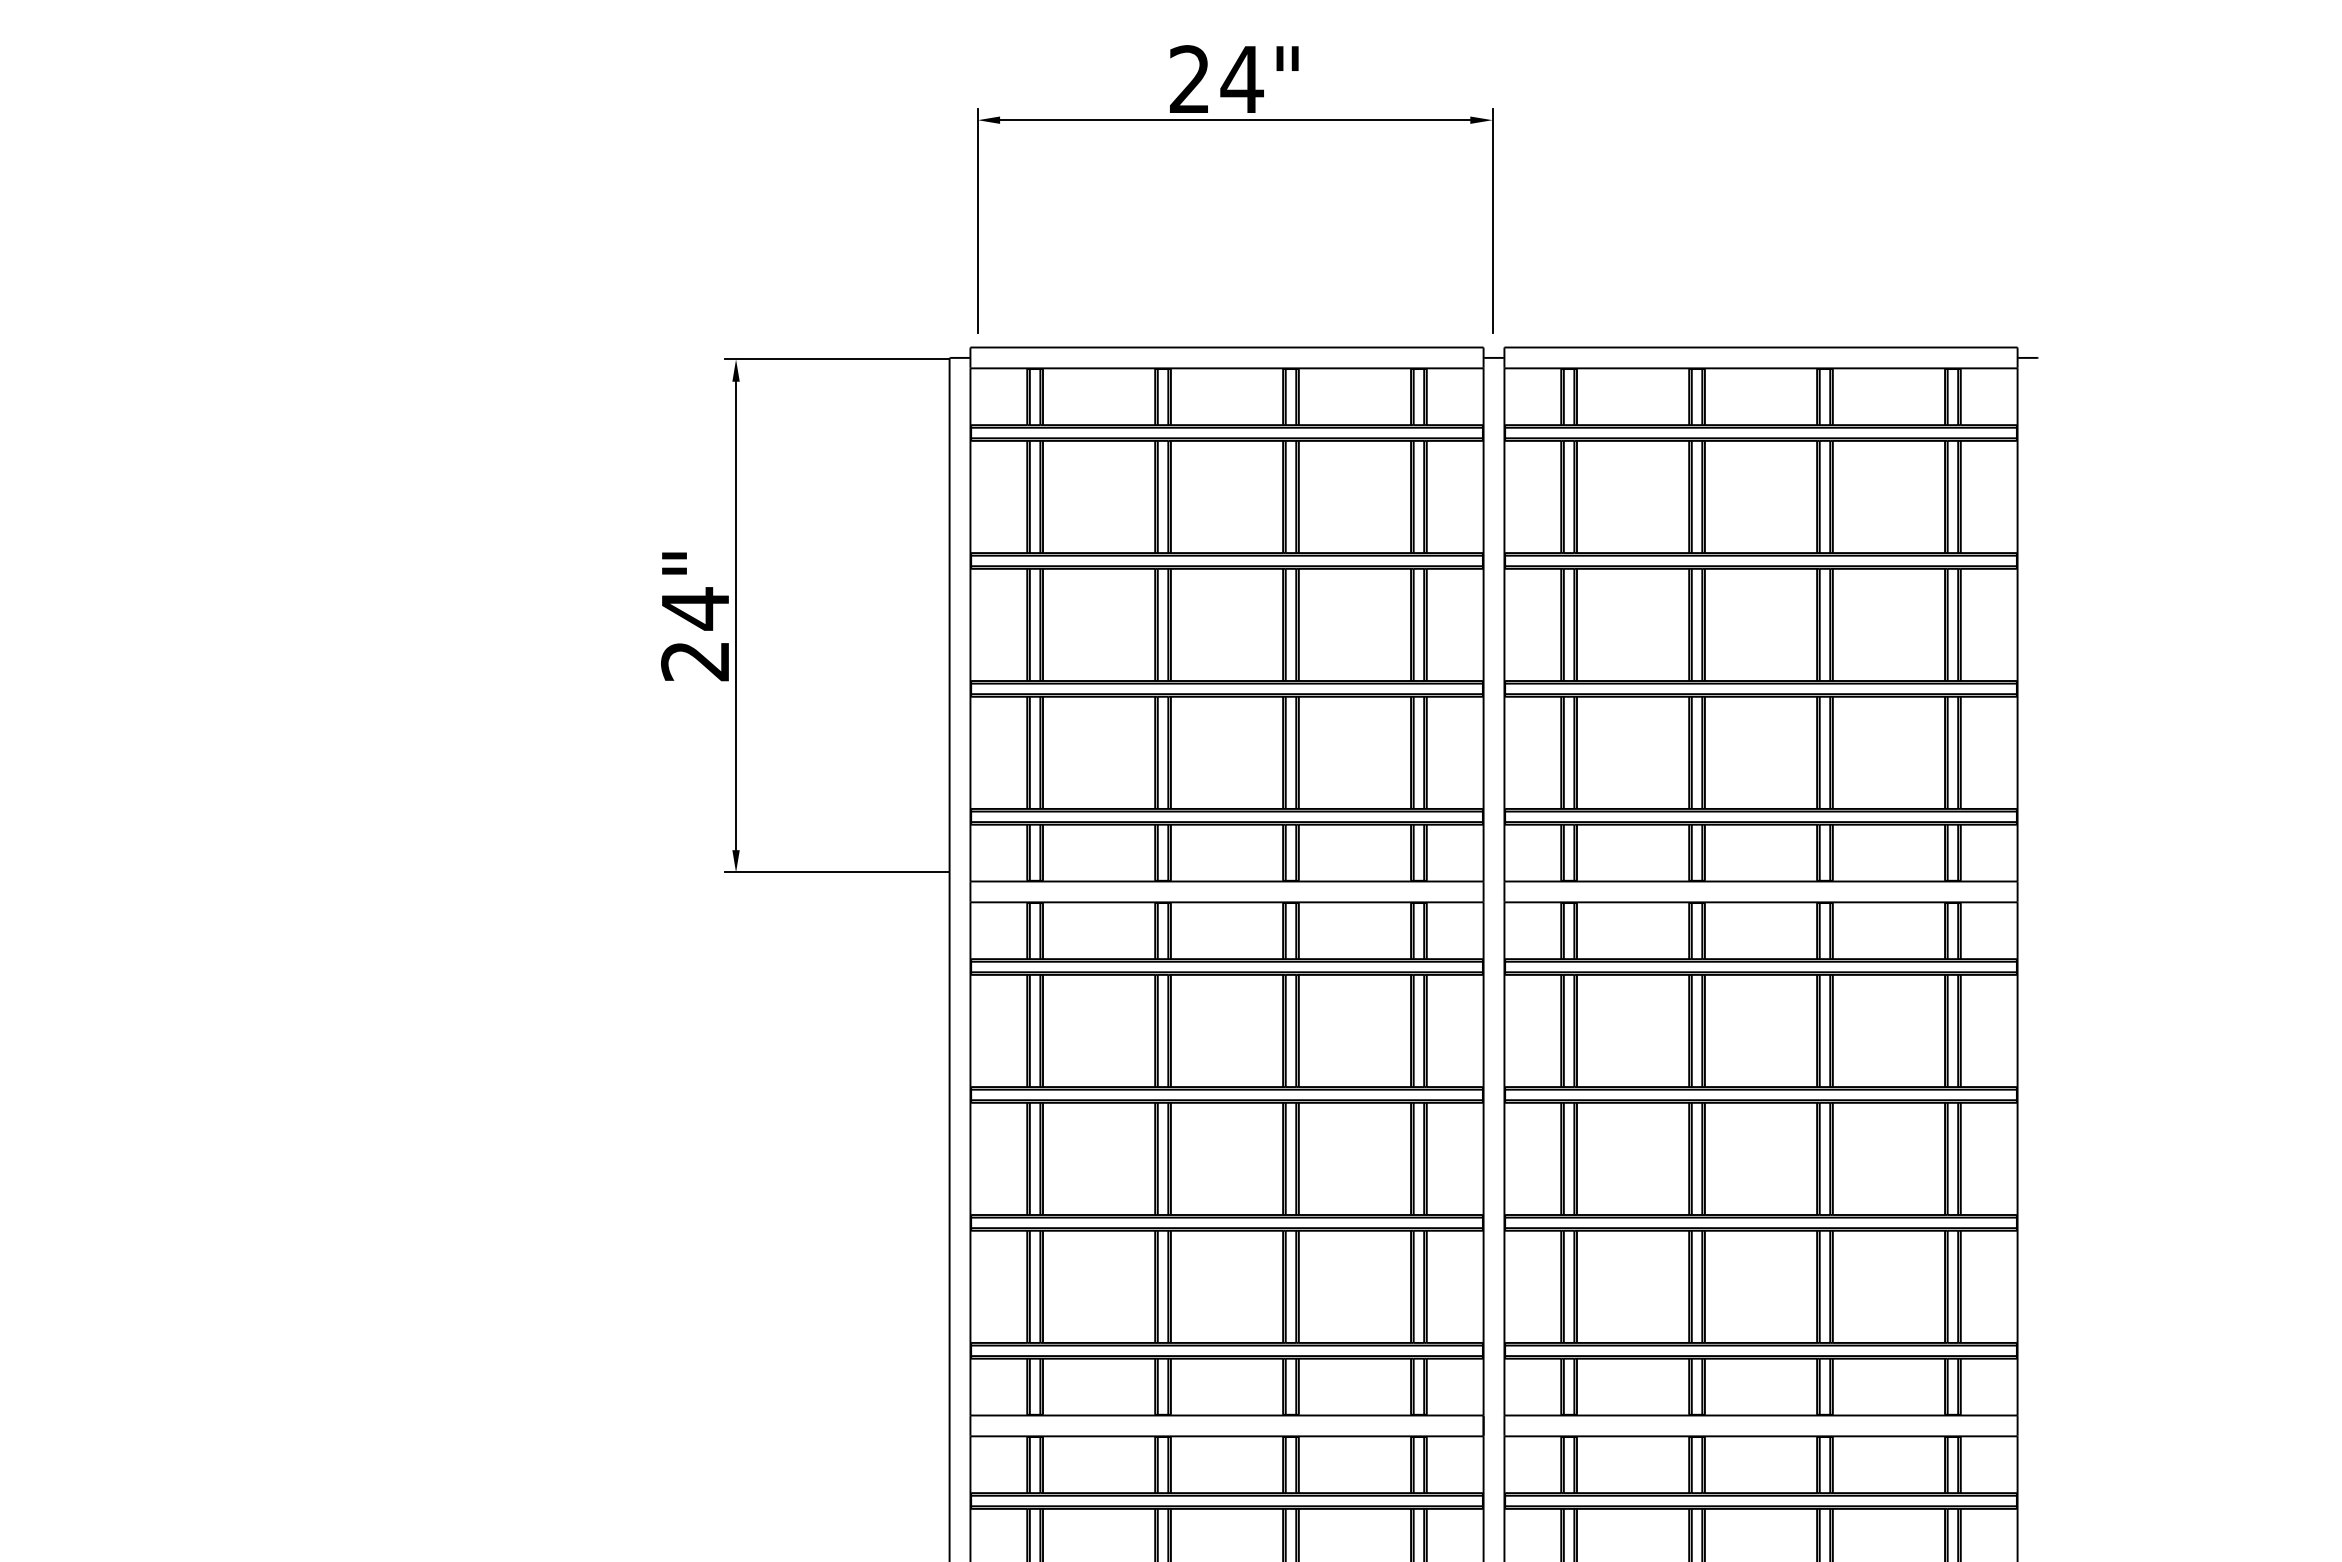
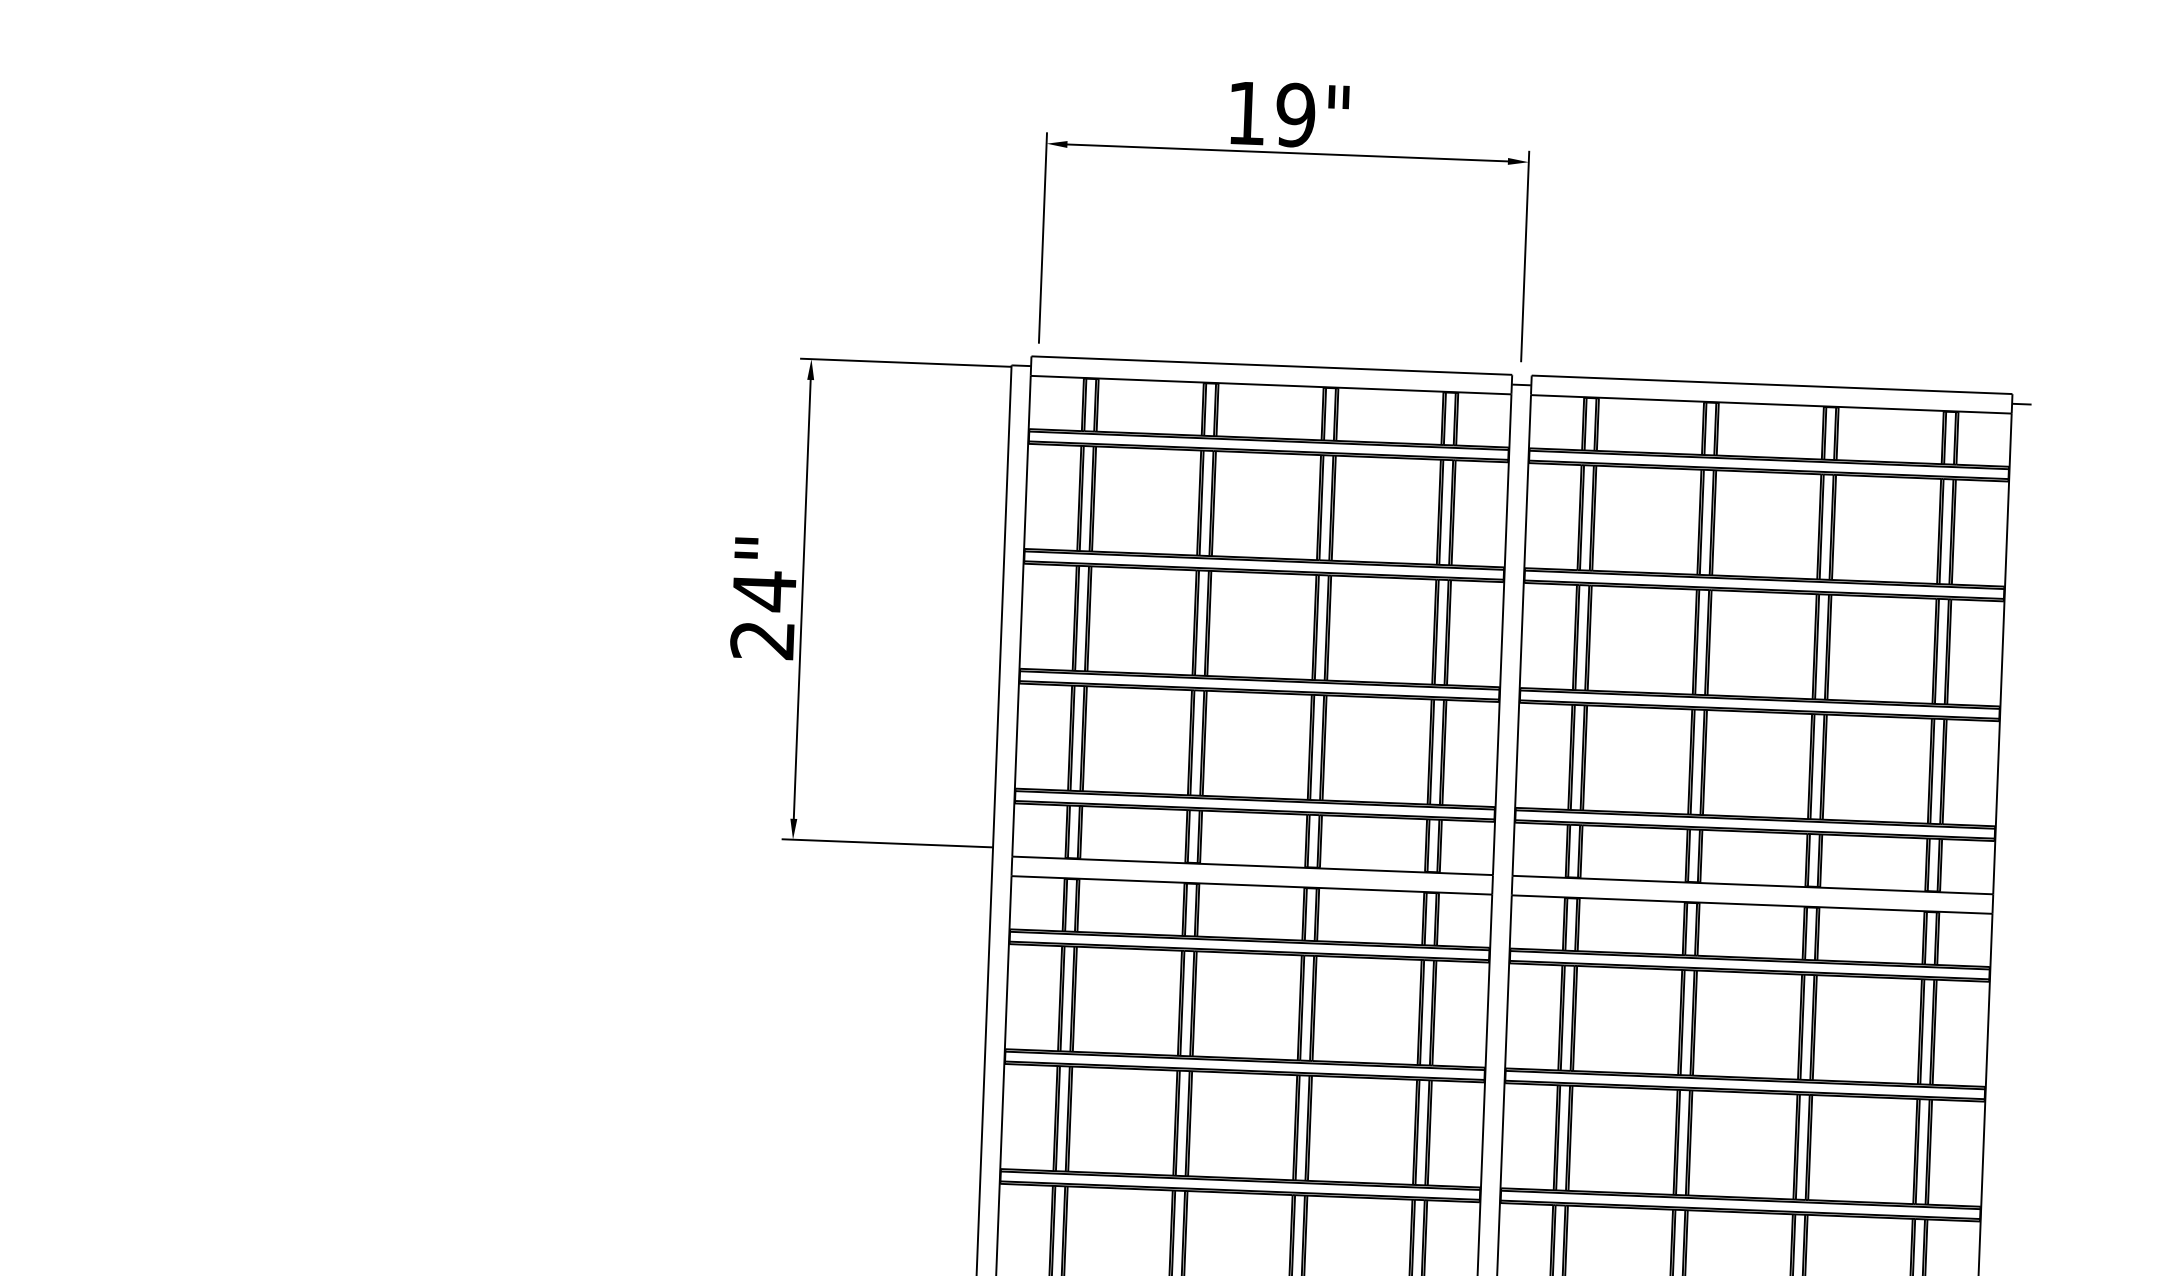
text: (1216, 79) -> (1271, 114), 24" -> 19"

